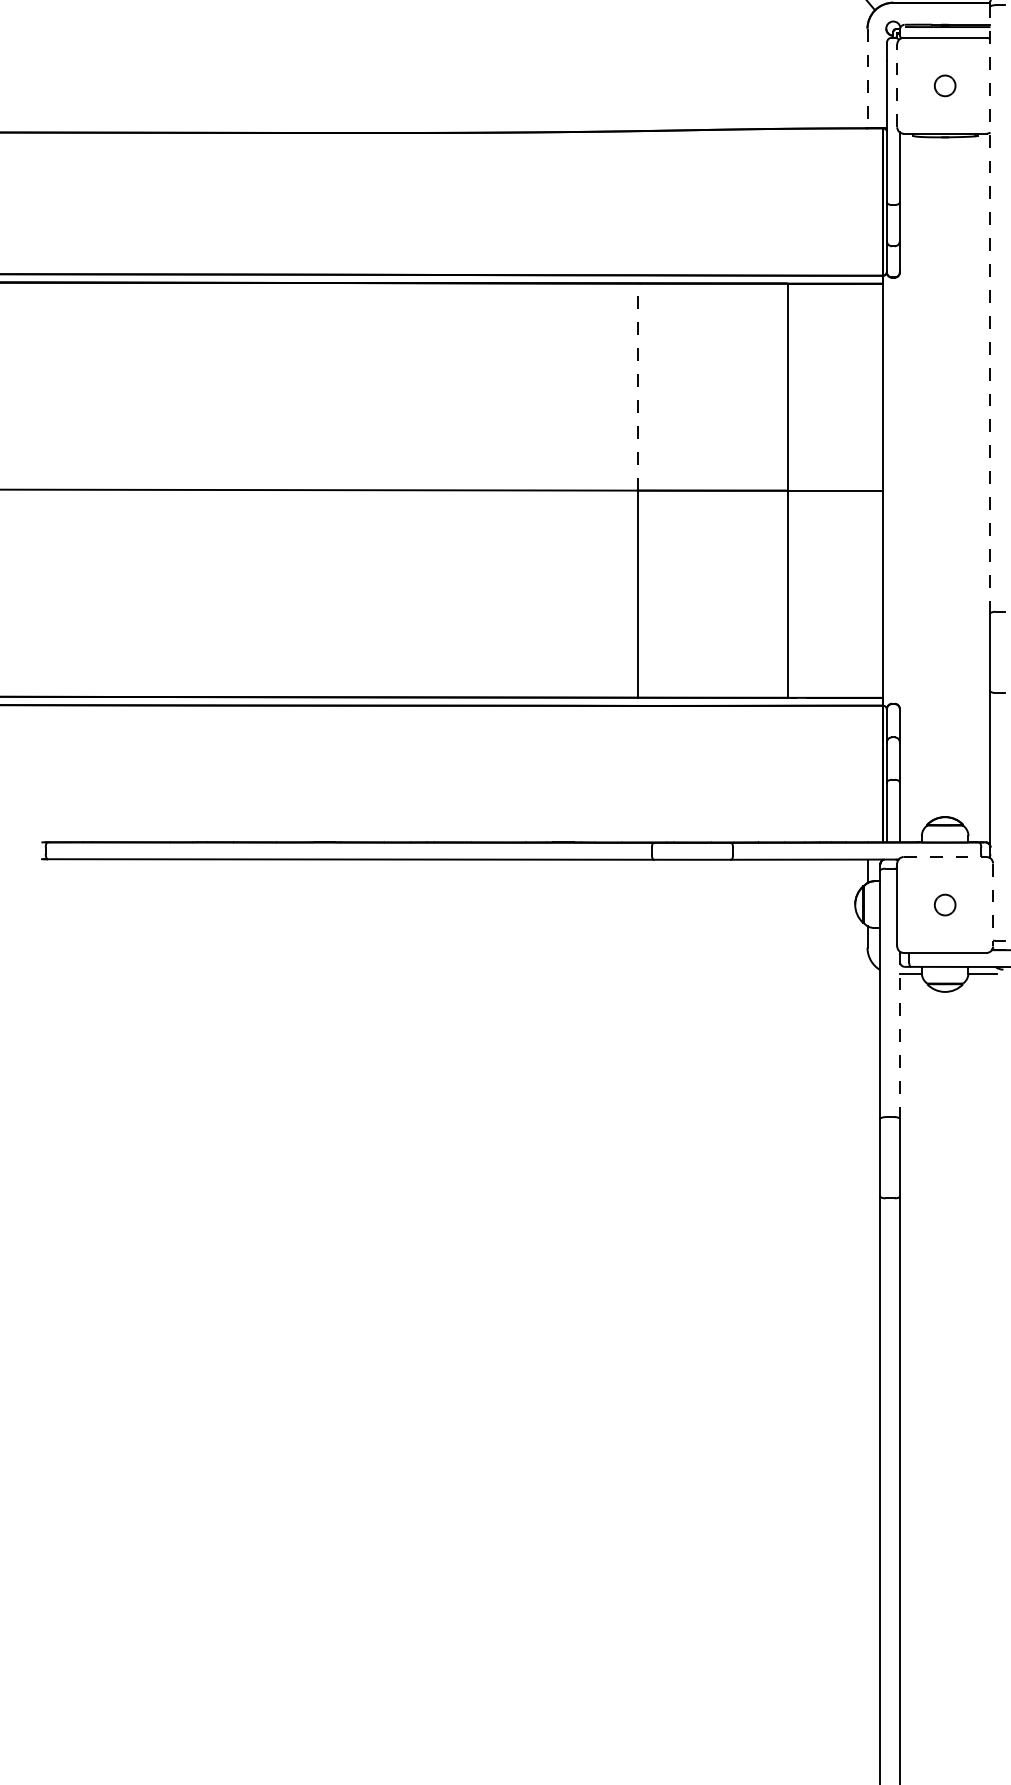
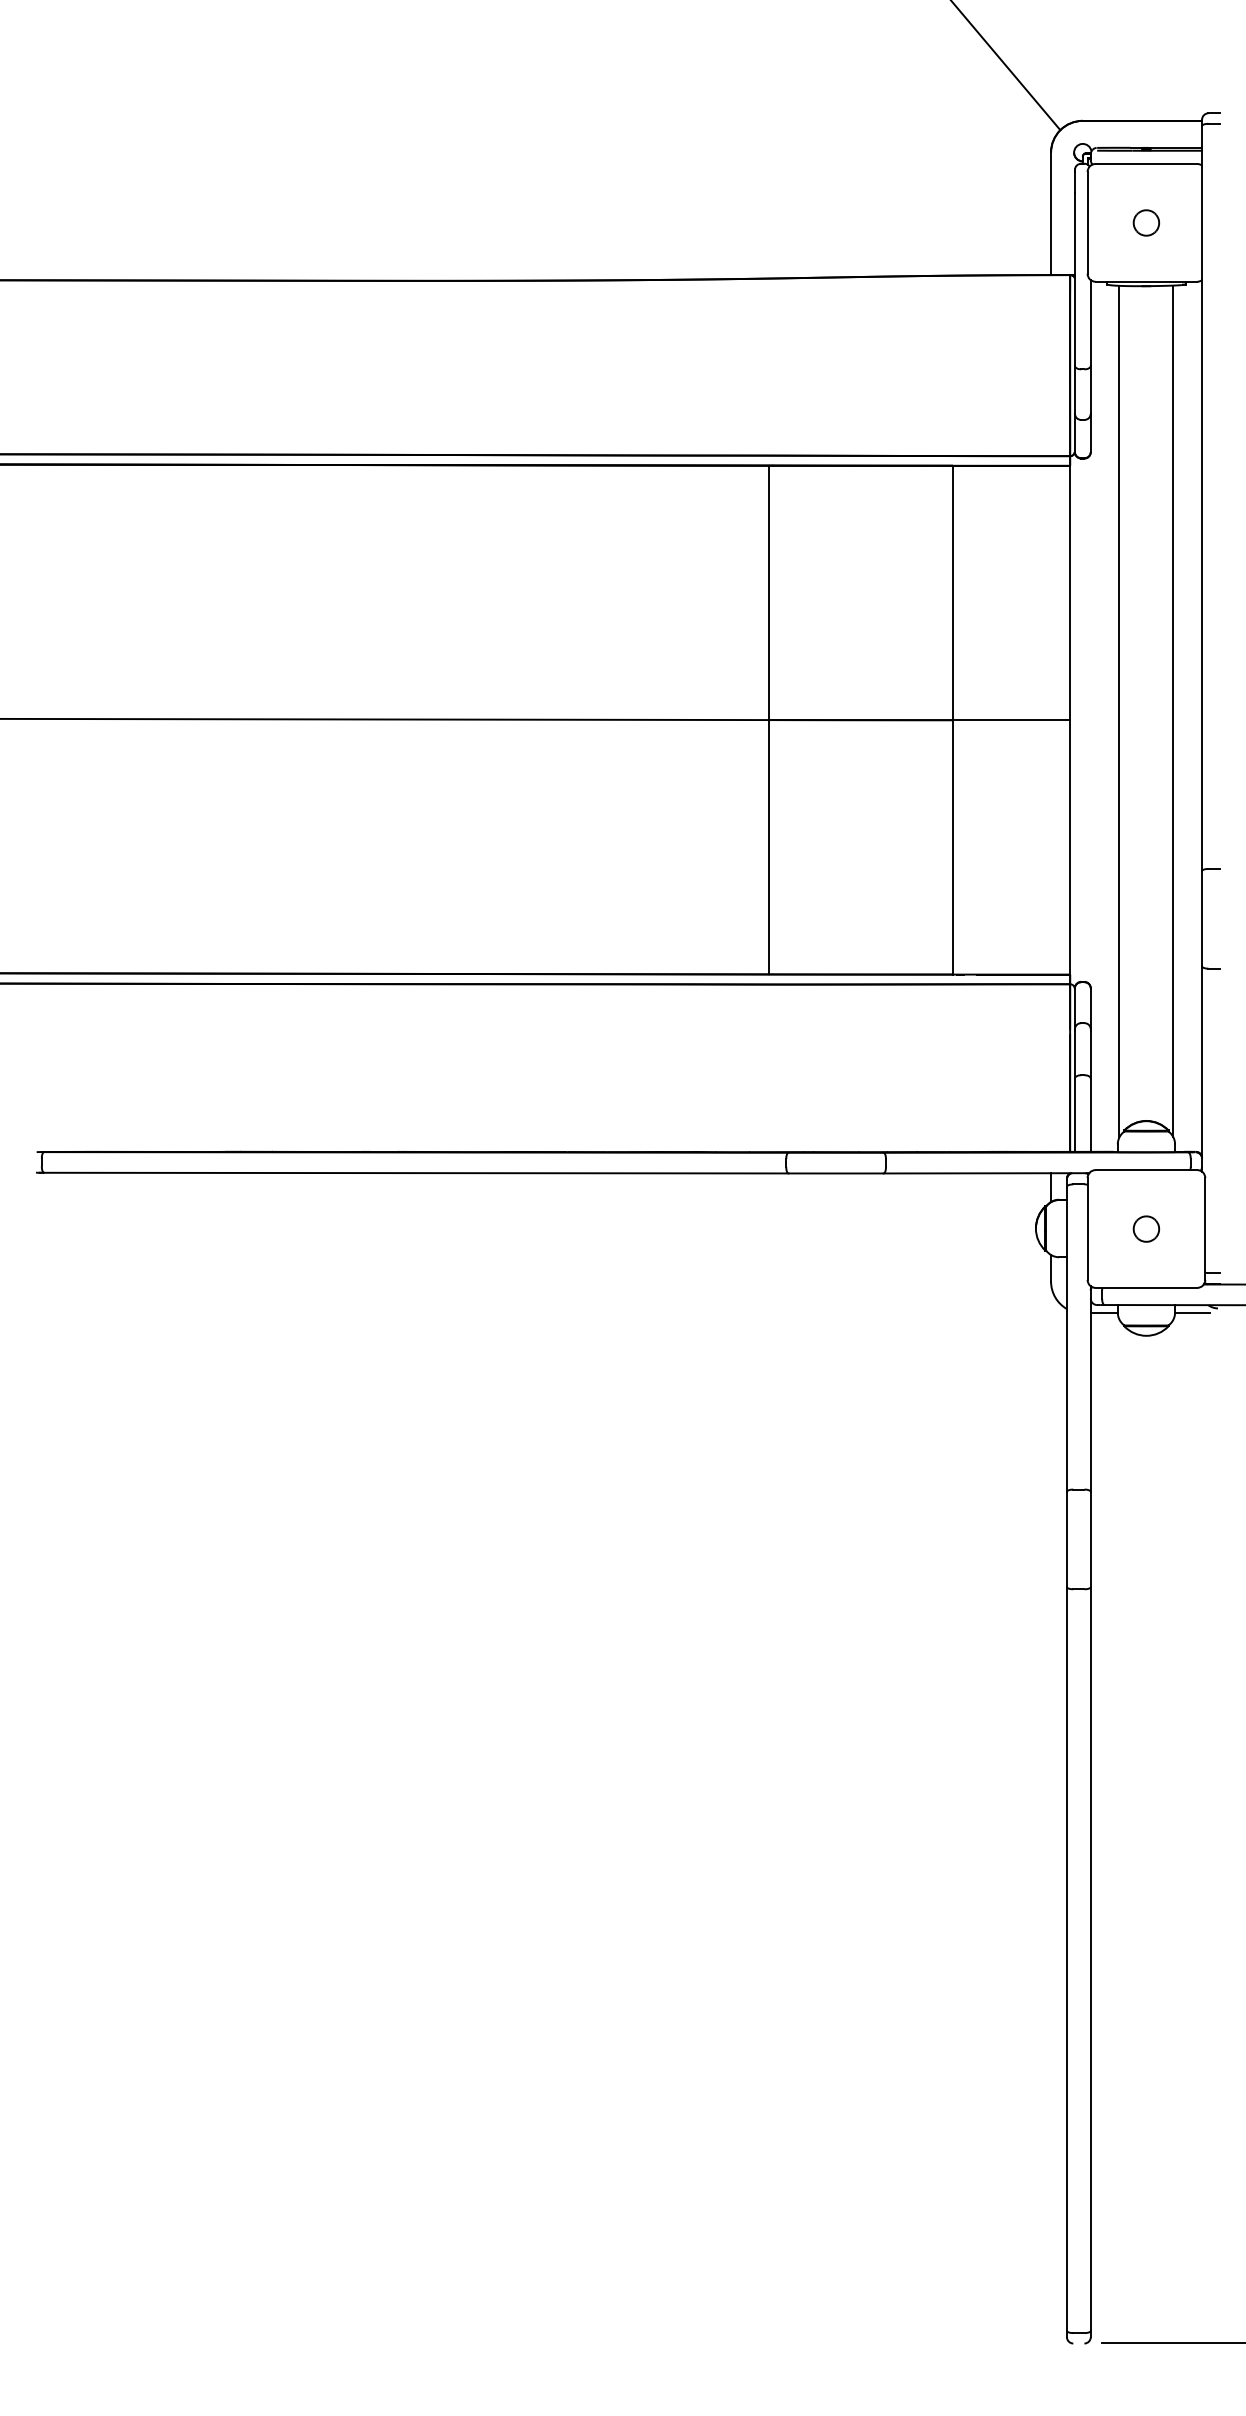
line: (867, 78) -> (1051, 214), dashed -> solid
line: (897, 85) -> (1087, 222), dashed -> solid
line: (990, 310) -> (1202, 498), dashed -> solid
line: (637, 386) -> (768, 592), dashed -> solid
line: (923, 483) -> (1119, 711), added
line: (967, 483) -> (1173, 711), added
line: (945, 857) -> (1146, 1170), dashed -> solid
line: (993, 905) -> (1205, 1229), dashed -> solid
line: (899, 1035) -> (1090, 1389), dashed -> solid

